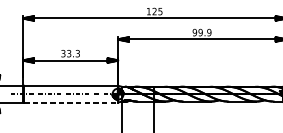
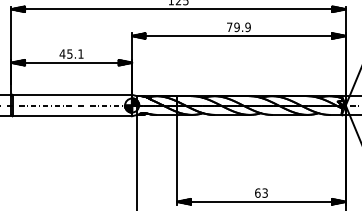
text: (194, 32) -> (229, 27), 99.9 -> 79.9
text: (70, 53) -> (71, 53), 33.3 -> 45.1
line: (71, 102) -> (72, 116), dashed -> solid

